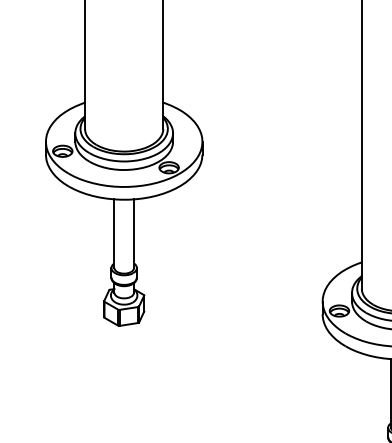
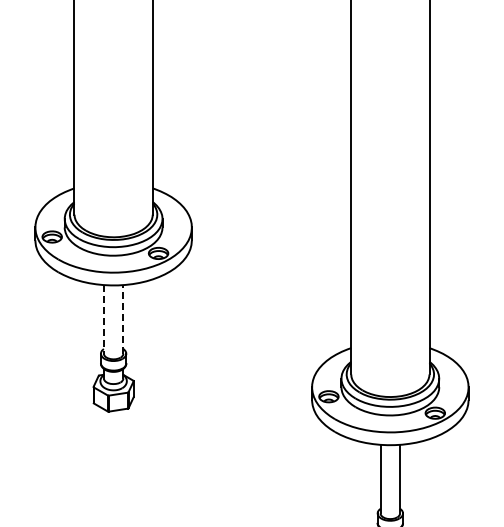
line: (134, 232) -> (123, 318), solid -> dashed
line: (114, 233) -> (103, 319), solid -> dashed

